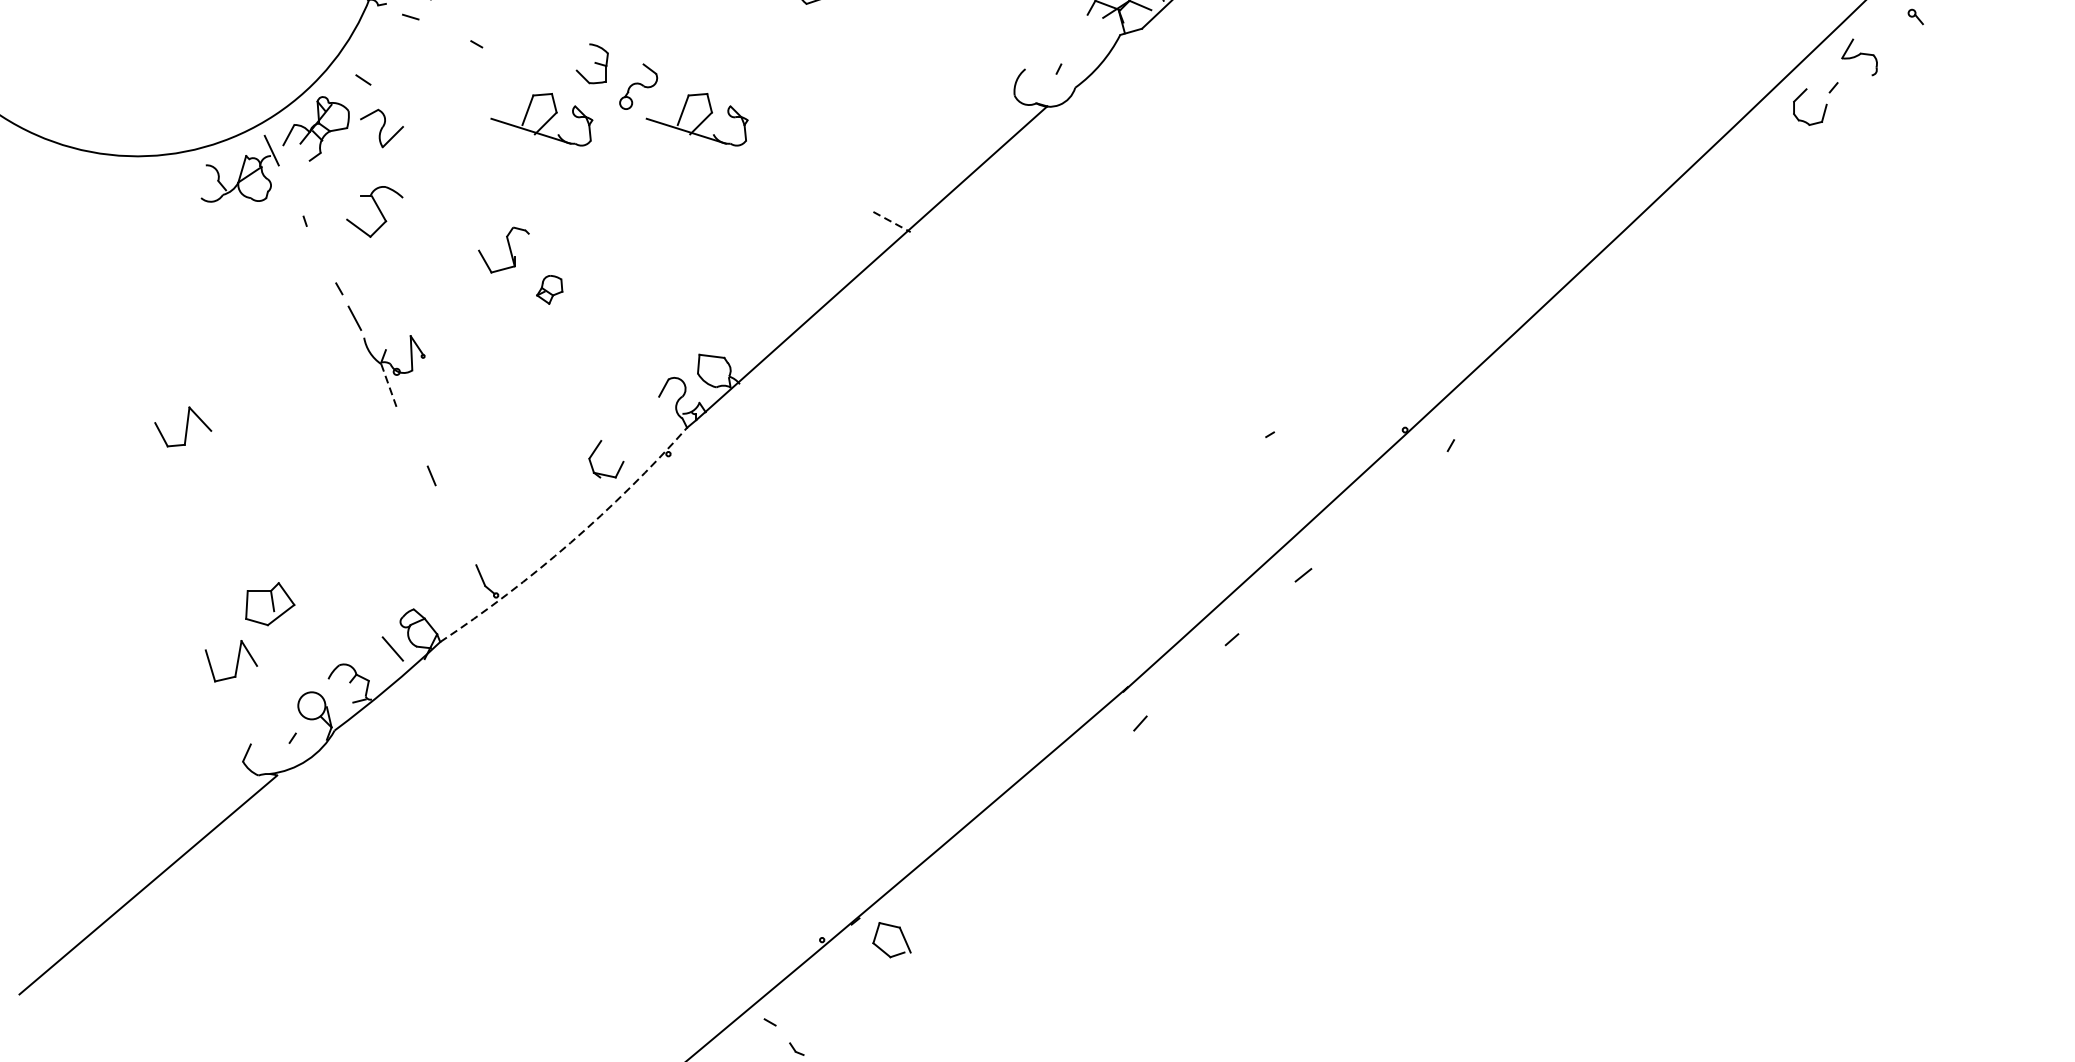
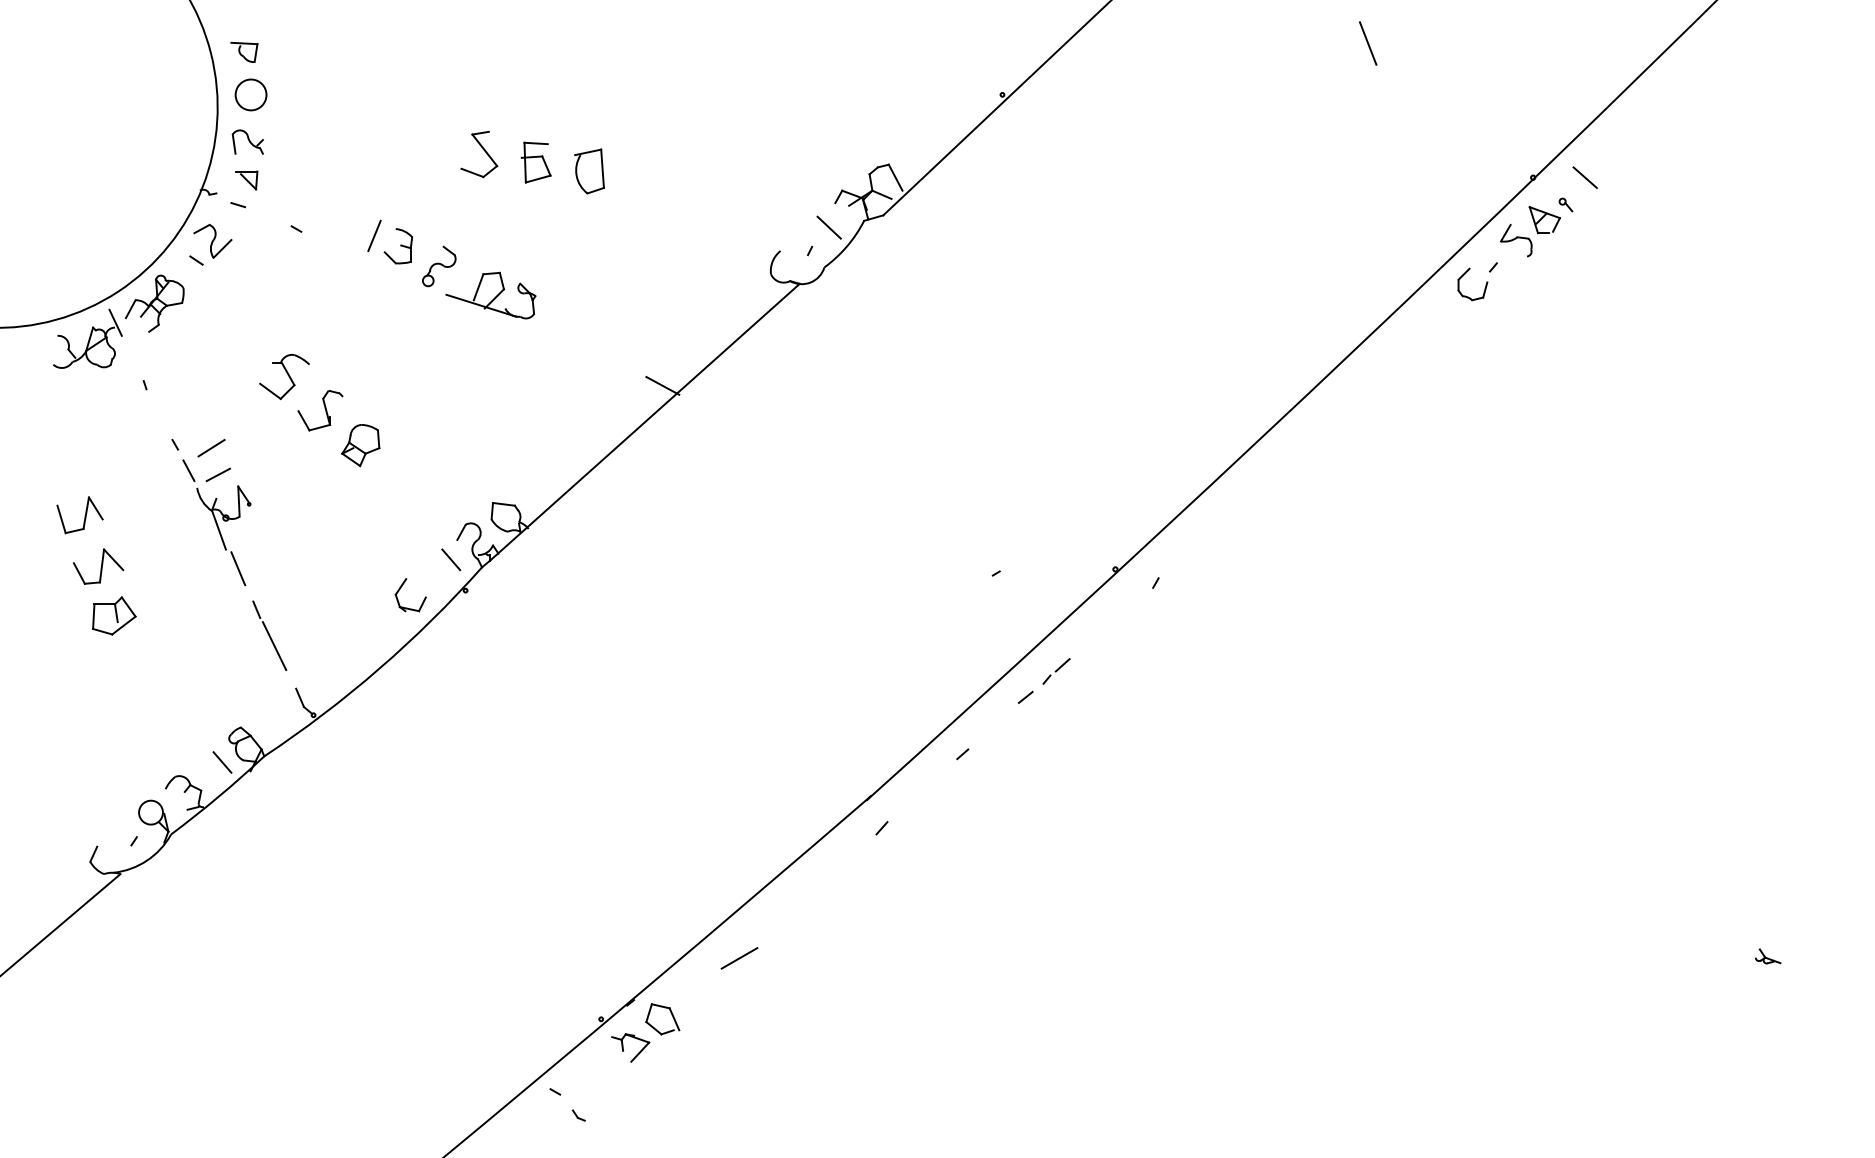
part: (1891, 34) -> (1544, 220), added
line: (1079, 42) -> (828, 227), added
line: (565, 51) -> (374, 235), added
part: (541, 119) -> (353, 295), removed
part: (381, 127) -> (212, 240), moved
part: (374, 211) -> (284, 376), moved
line: (891, 221) -> (662, 385), dashed -> solid
part: (549, 289) -> (360, 445), size x1.67
line: (380, 291) -> (211, 447), added
line: (388, 322) -> (218, 474), added
line: (389, 386) -> (219, 530), dashed -> solid
line: (652, 418) -> (451, 559), added
part: (183, 426) -> (98, 566), moved
line: (411, 429) -> (238, 568), added
line: (451, 517) -> (274, 646), added
arc: (570, 542) -> (379, 668), dashed -> solid
part: (1338, 545) -> (1056, 671), added
part: (270, 603) -> (114, 615), moved
part: (230, 661) -> (79, 515), moved
line: (978, 871) -> (739, 958), added
part: (847, 972) -> (623, 1047), added

